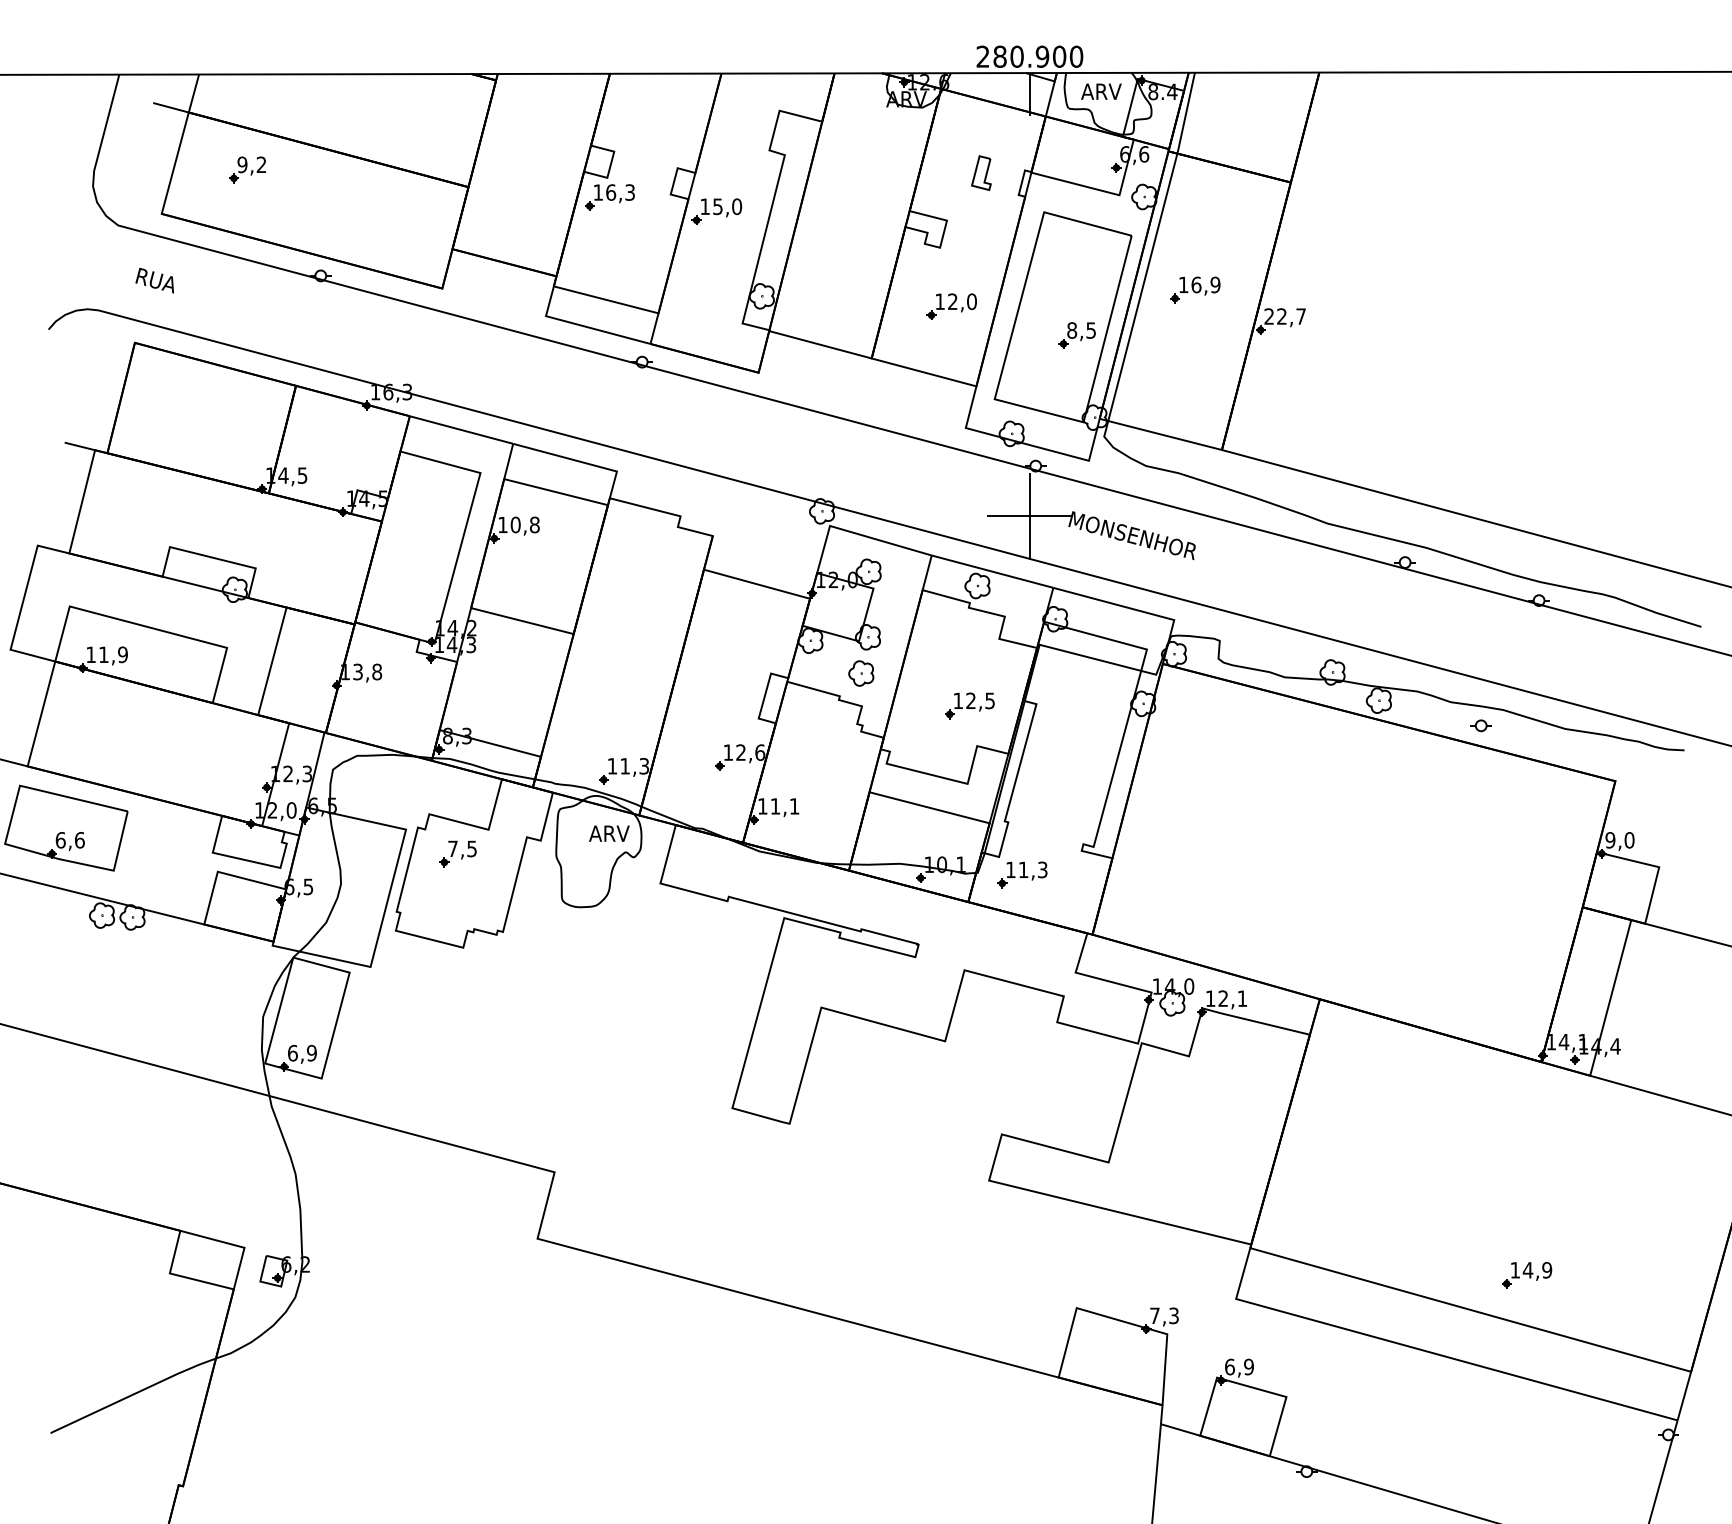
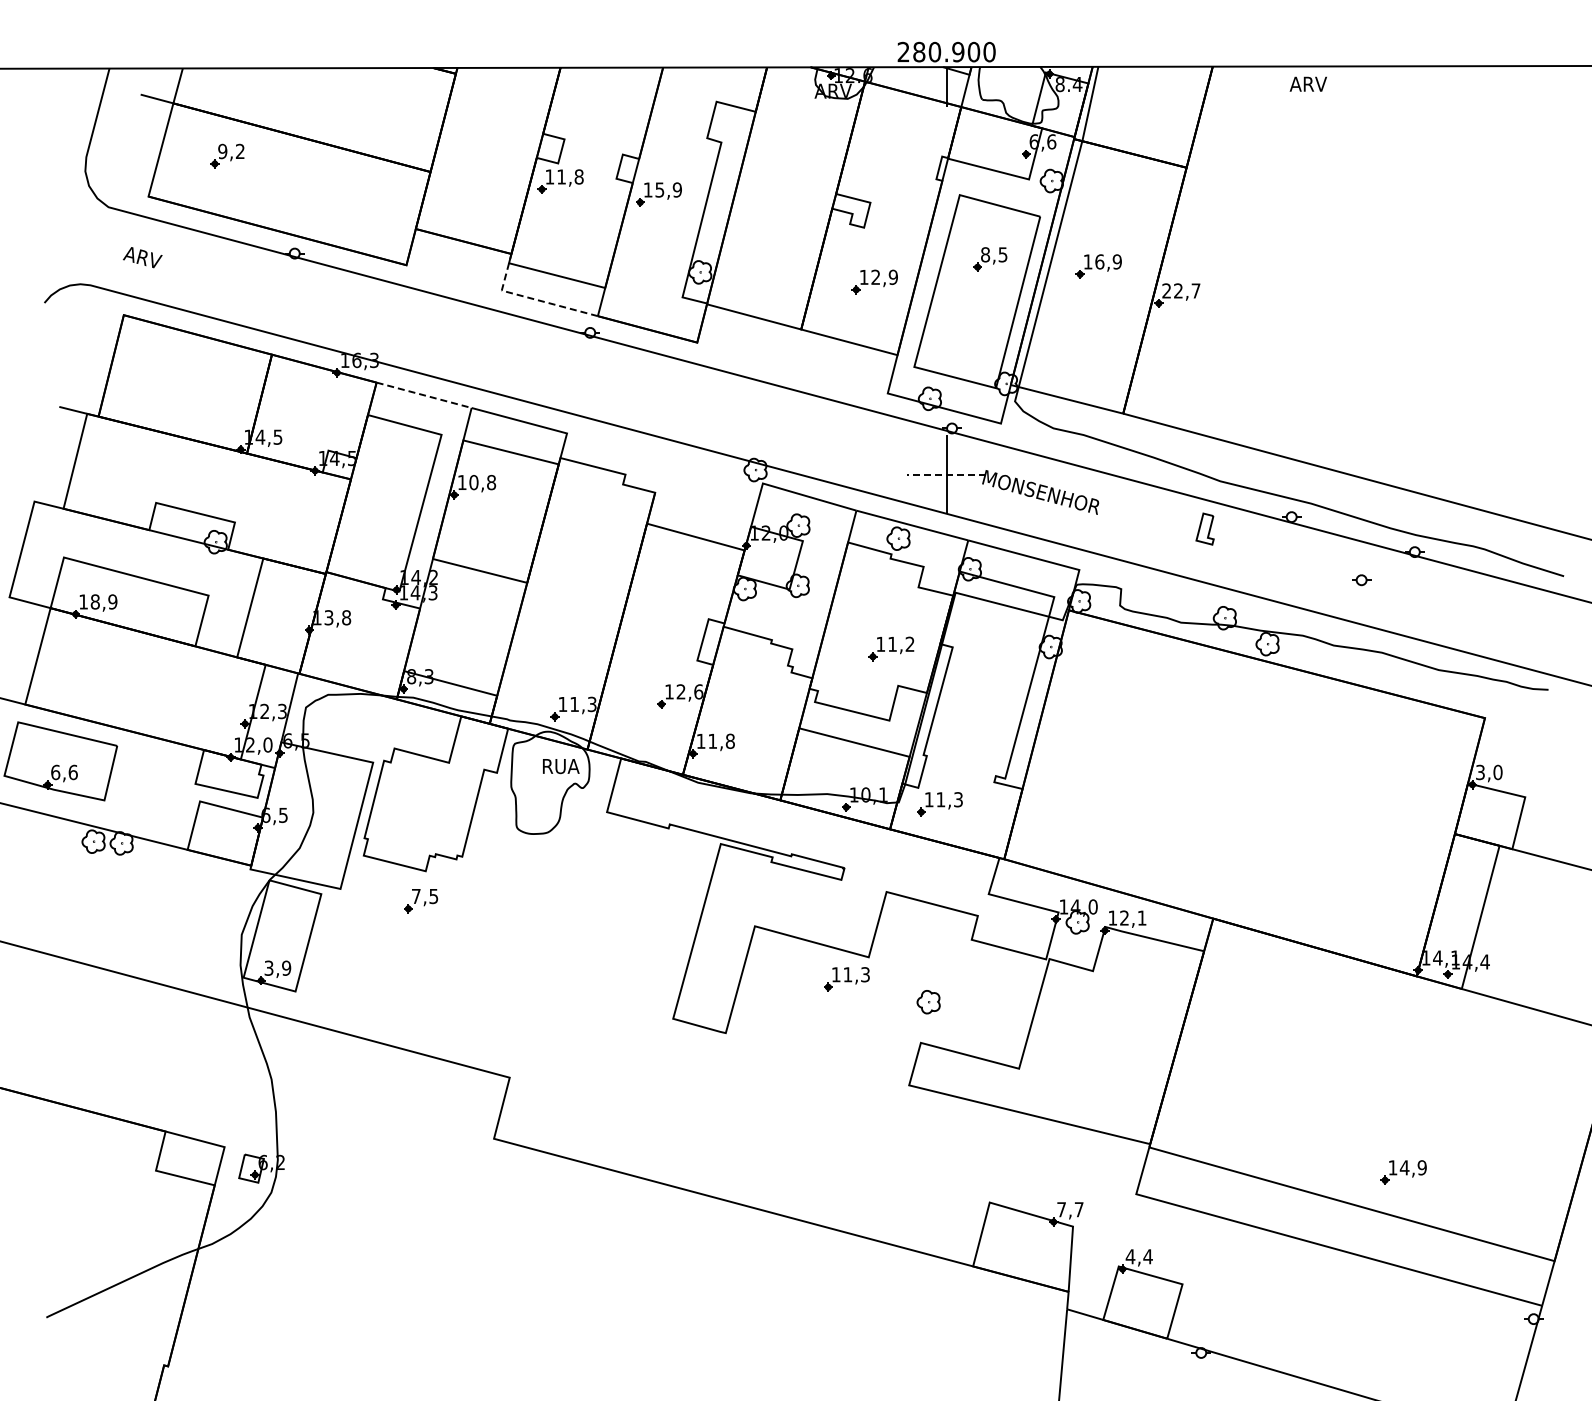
text: (1100, 90) -> (1307, 83), moved
part: (980, 172) -> (1204, 528), moved
text: (620, 192) -> (570, 176), 16,3 -> 11,8
text: (736, 206) -> (676, 189), 15,0 -> 15,9
text: (155, 280) -> (142, 257), RUA -> ARV
text: (970, 301) -> (892, 277), 12,0 -> 12,9
line: (576, 324) -> (529, 298), solid -> dashed
part: (1077, 335) -> (990, 259), moved
line: (461, 430) -> (424, 395), solid -> dashed
line: (1029, 516) -> (946, 474), solid -> dashed
text: (102, 654) -> (94, 601), 11,9 -> 18,9
part: (861, 673) -> (928, 1002), moved
text: (980, 700) -> (901, 643), 12,5 -> 11,2
part: (1481, 726) -> (1361, 580), moved
text: (793, 805) -> (729, 740), 11,1 -> 11,8
text: (609, 833) -> (560, 766), ARV -> RUA
text: (1609, 840) -> (1479, 772), 9,0 -> 3,0
part: (458, 854) -> (421, 901), moved
text: (292, 1052) -> (268, 967), 6,9 -> 3,9
part: (920, 1065) -> (846, 979), added
text: (1173, 1315) -> (1078, 1209), 7,3 -> 7,7
text: (1238, 1366) -> (1138, 1256), 6,9 -> 4,4

